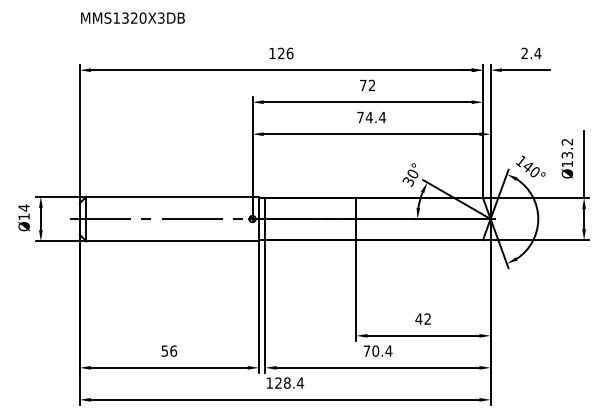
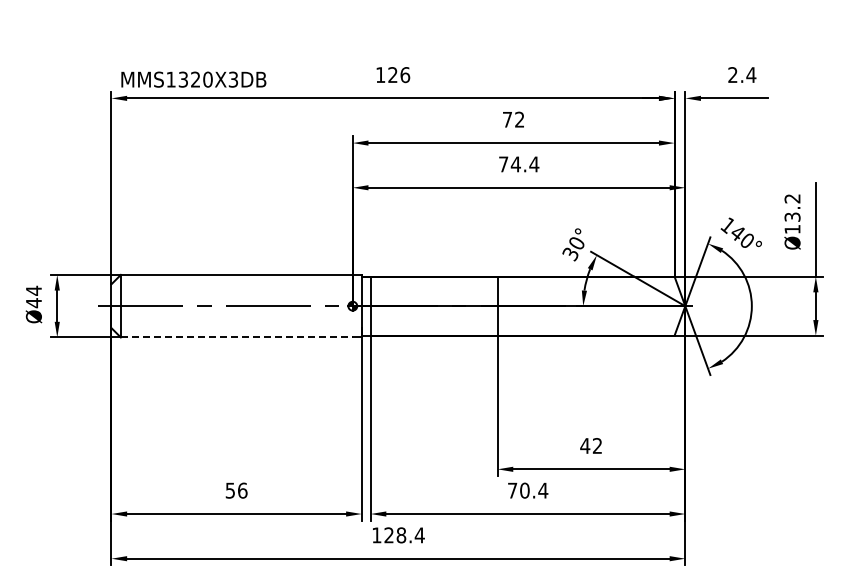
text: (132, 18) -> (193, 79), moved
text: (23, 217) -> (33, 303), Ø14 -> Ø44
line: (169, 241) -> (236, 337), solid -> dashed

